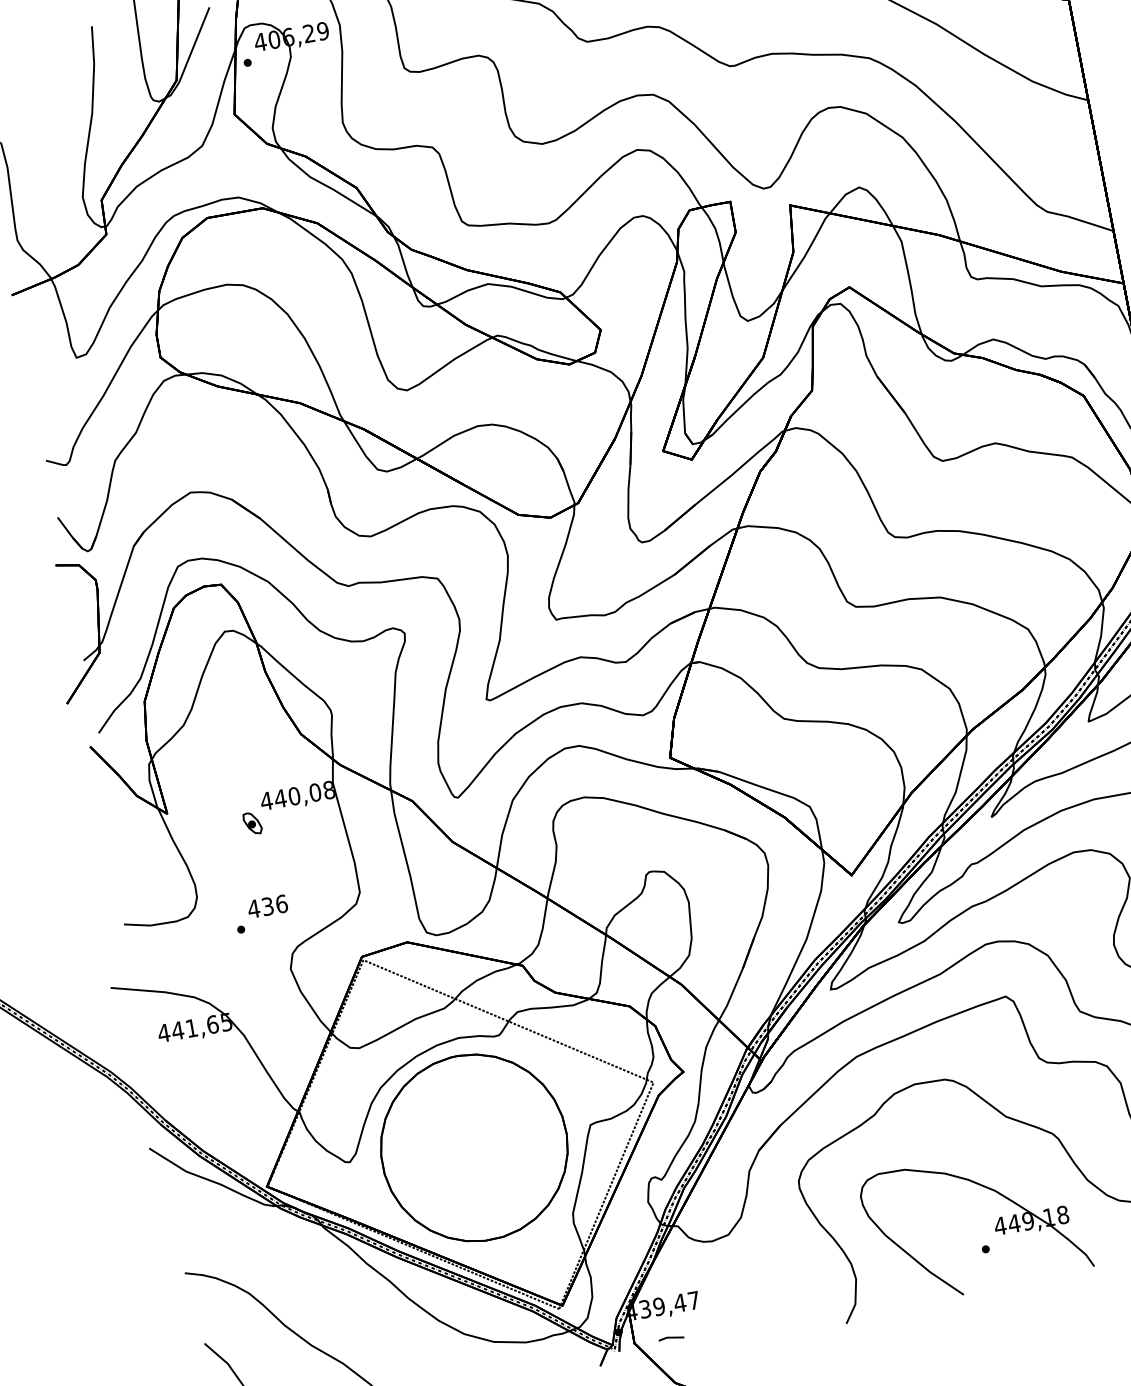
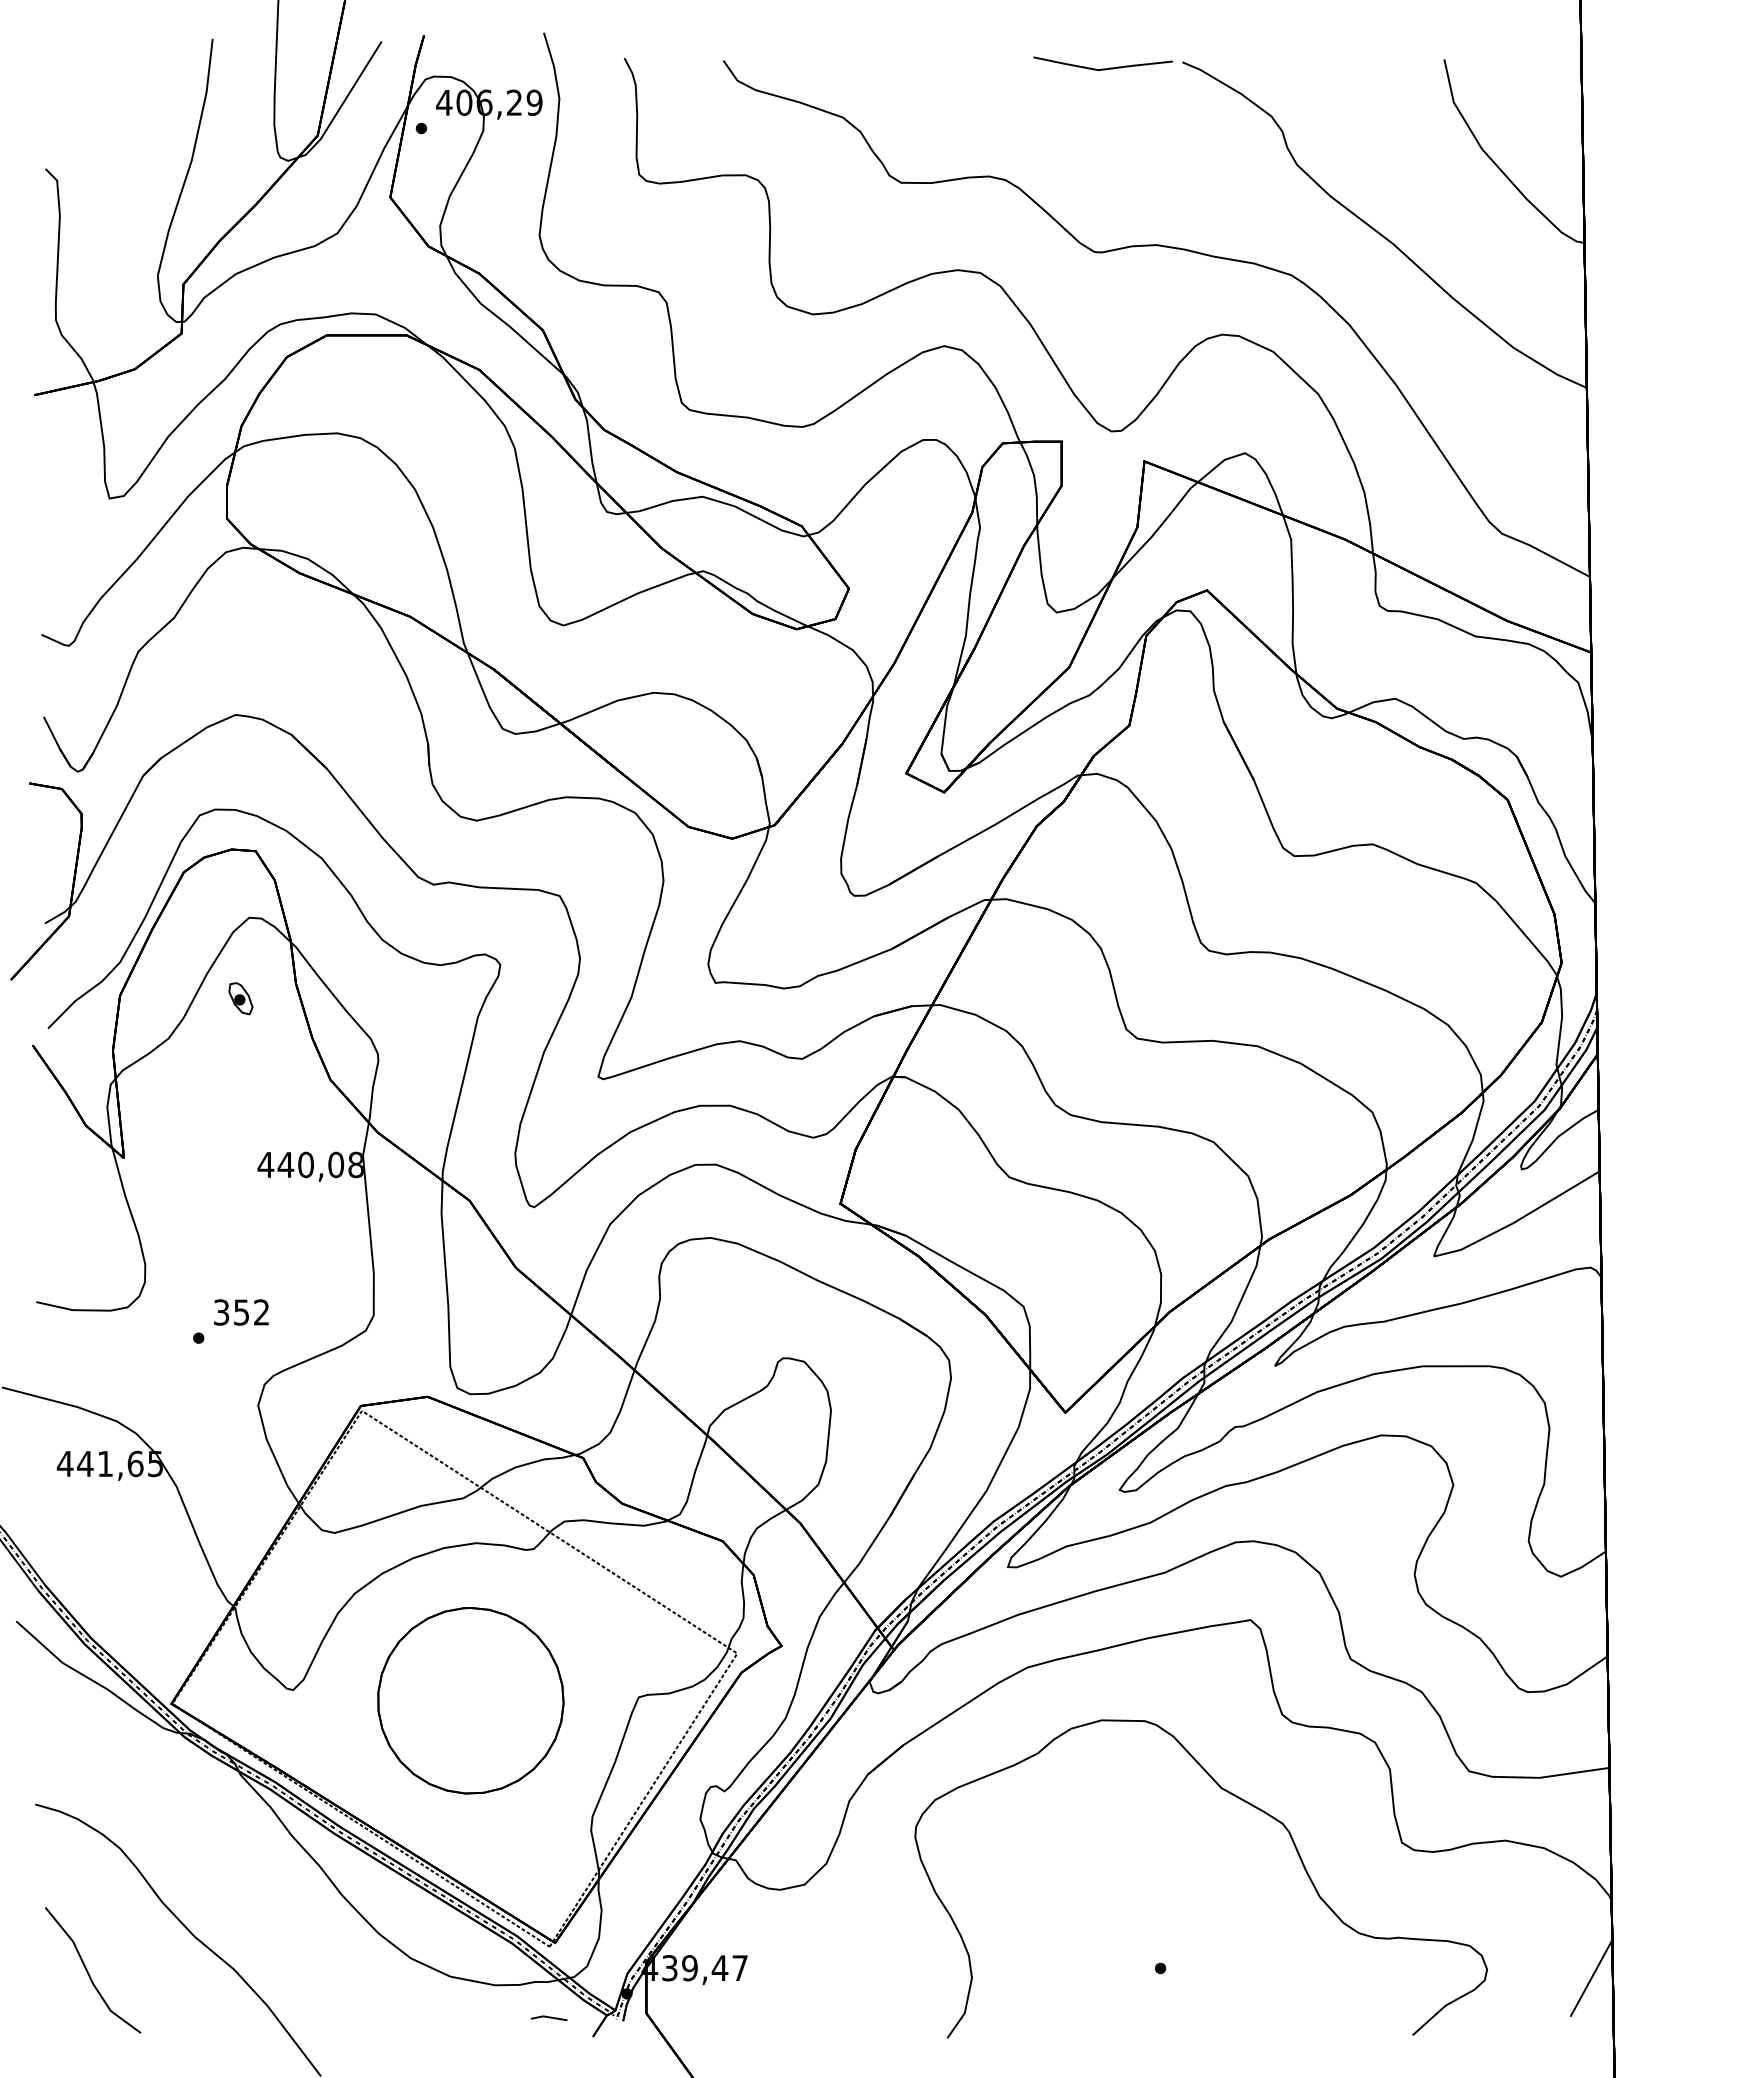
part: (252, 823) -> (240, 998), moved
text: (267, 906) -> (241, 1312), 436 -> 352
part: (474, 1147) -> (470, 1700), size x0.7
part: (995, 1229) -> (1178, 1942), removed
line: (671, 1337) -> (549, 2017), moved

